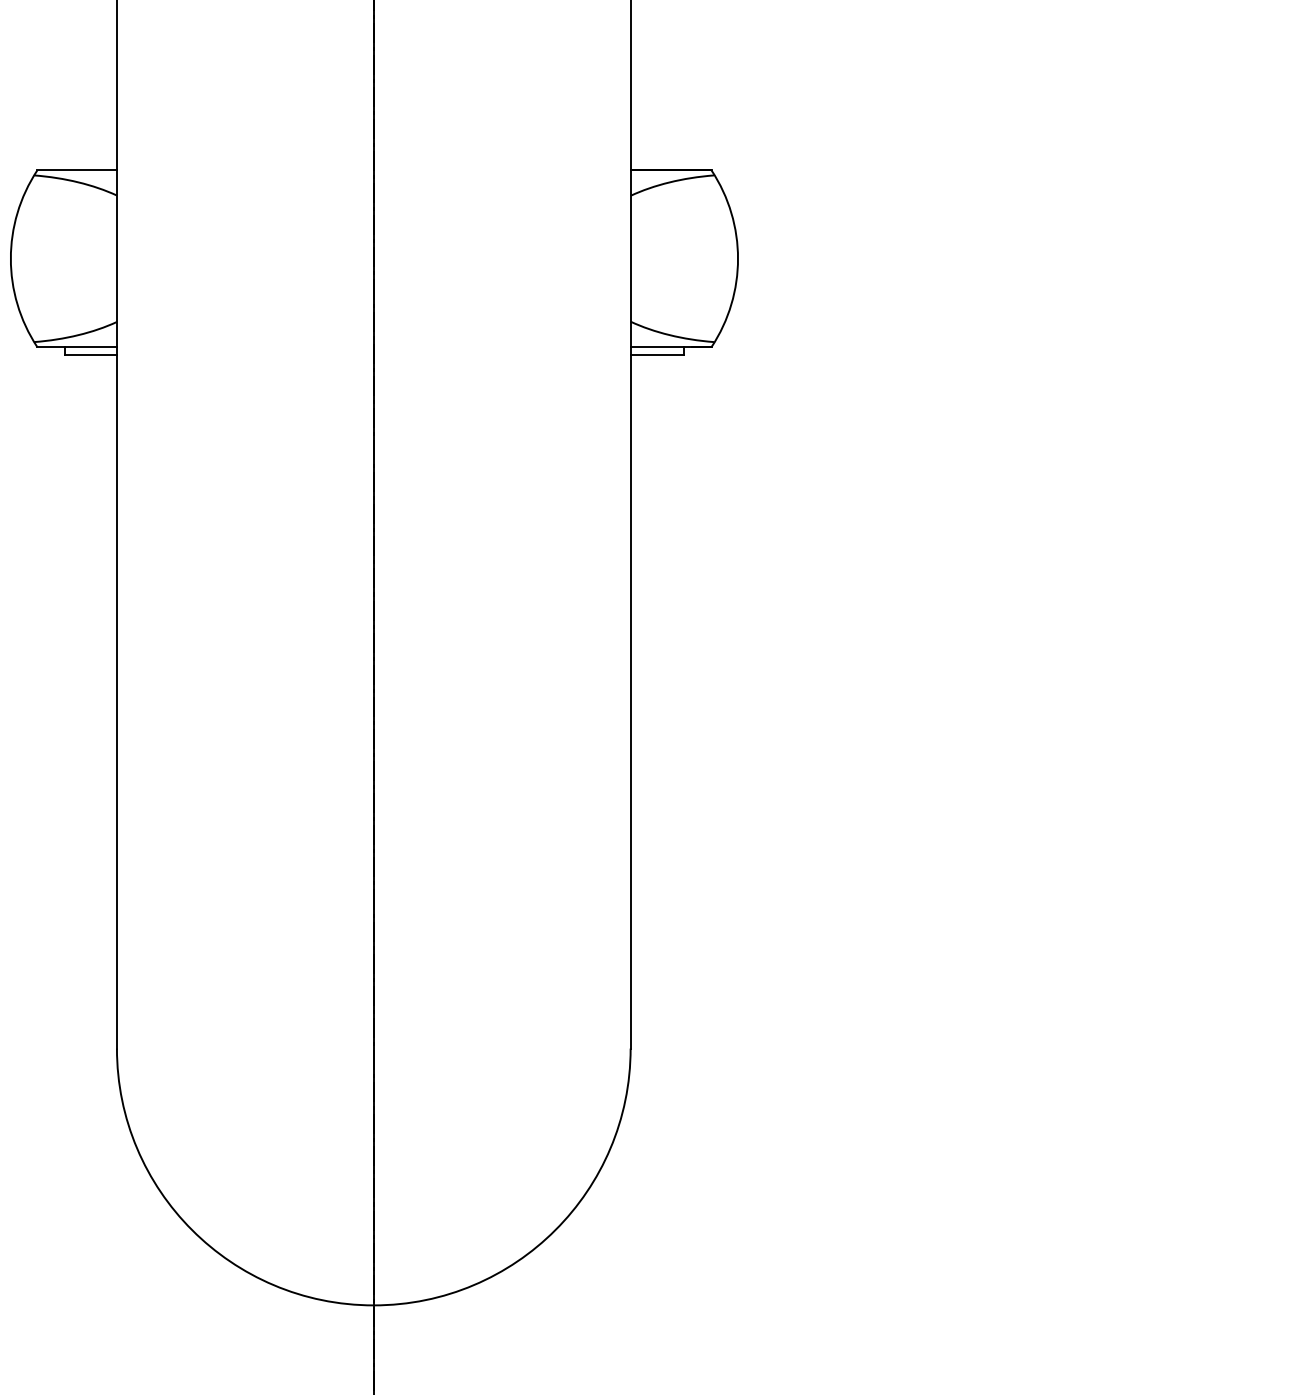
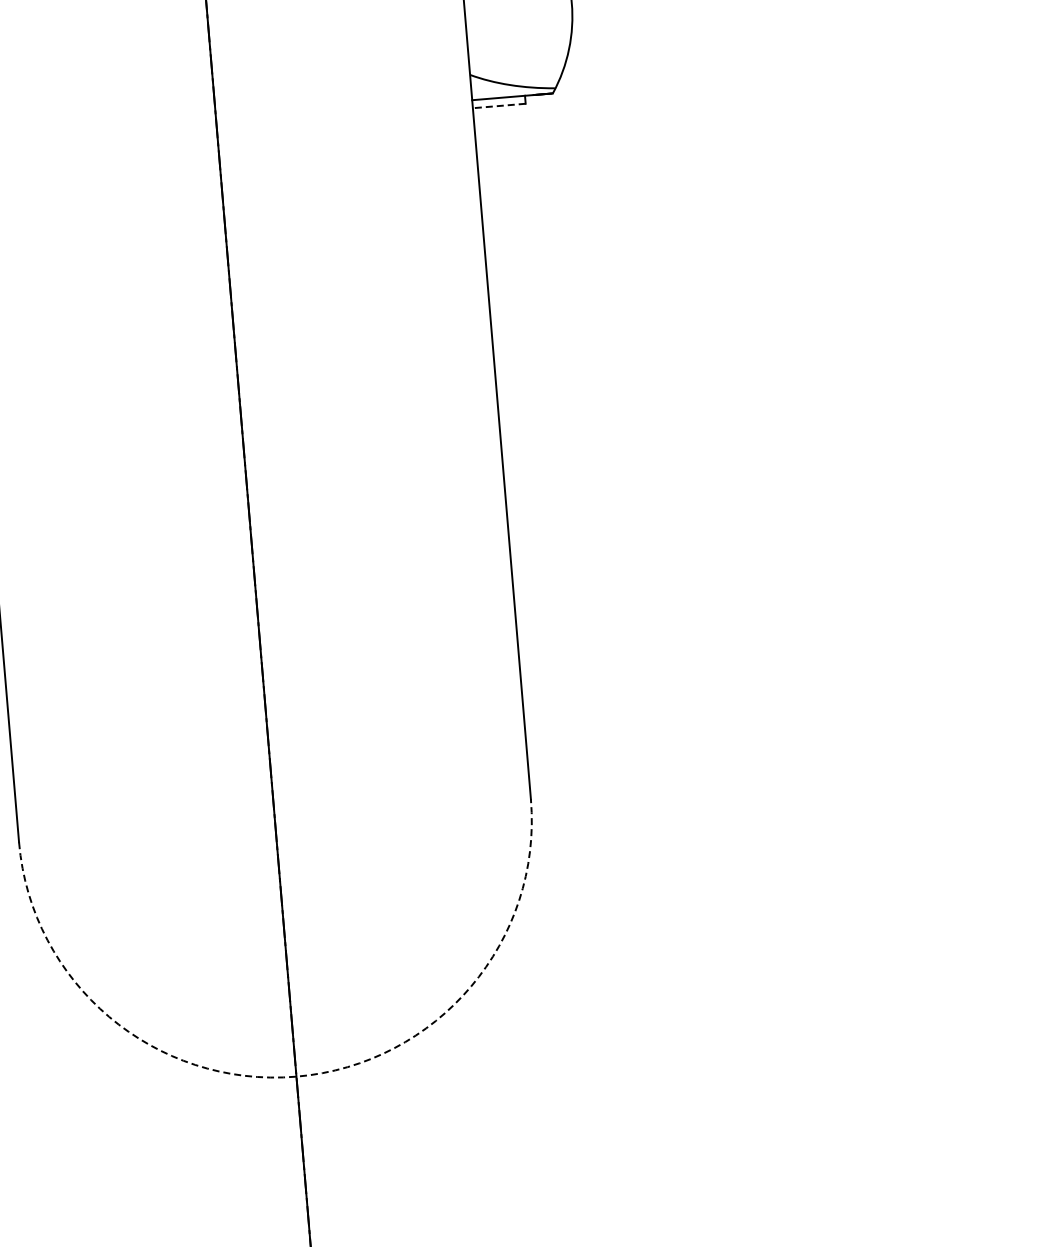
line: (656, 355) -> (498, 106), solid -> dashed
arc: (373, 1305) -> (296, 1076), solid -> dashed

